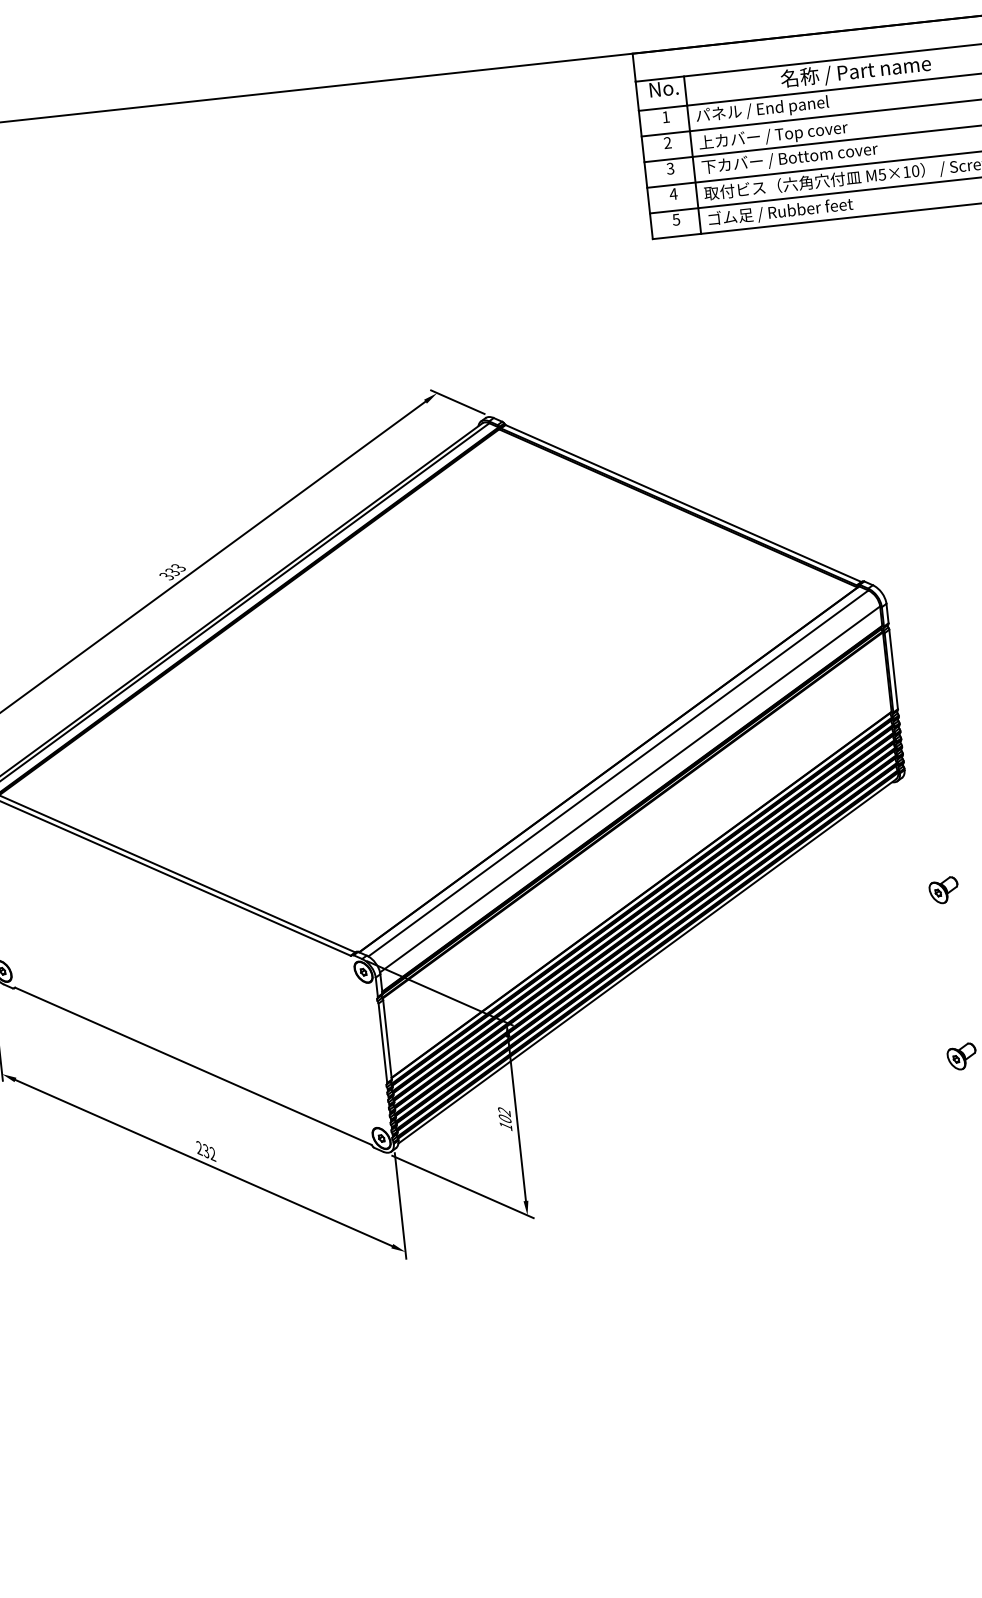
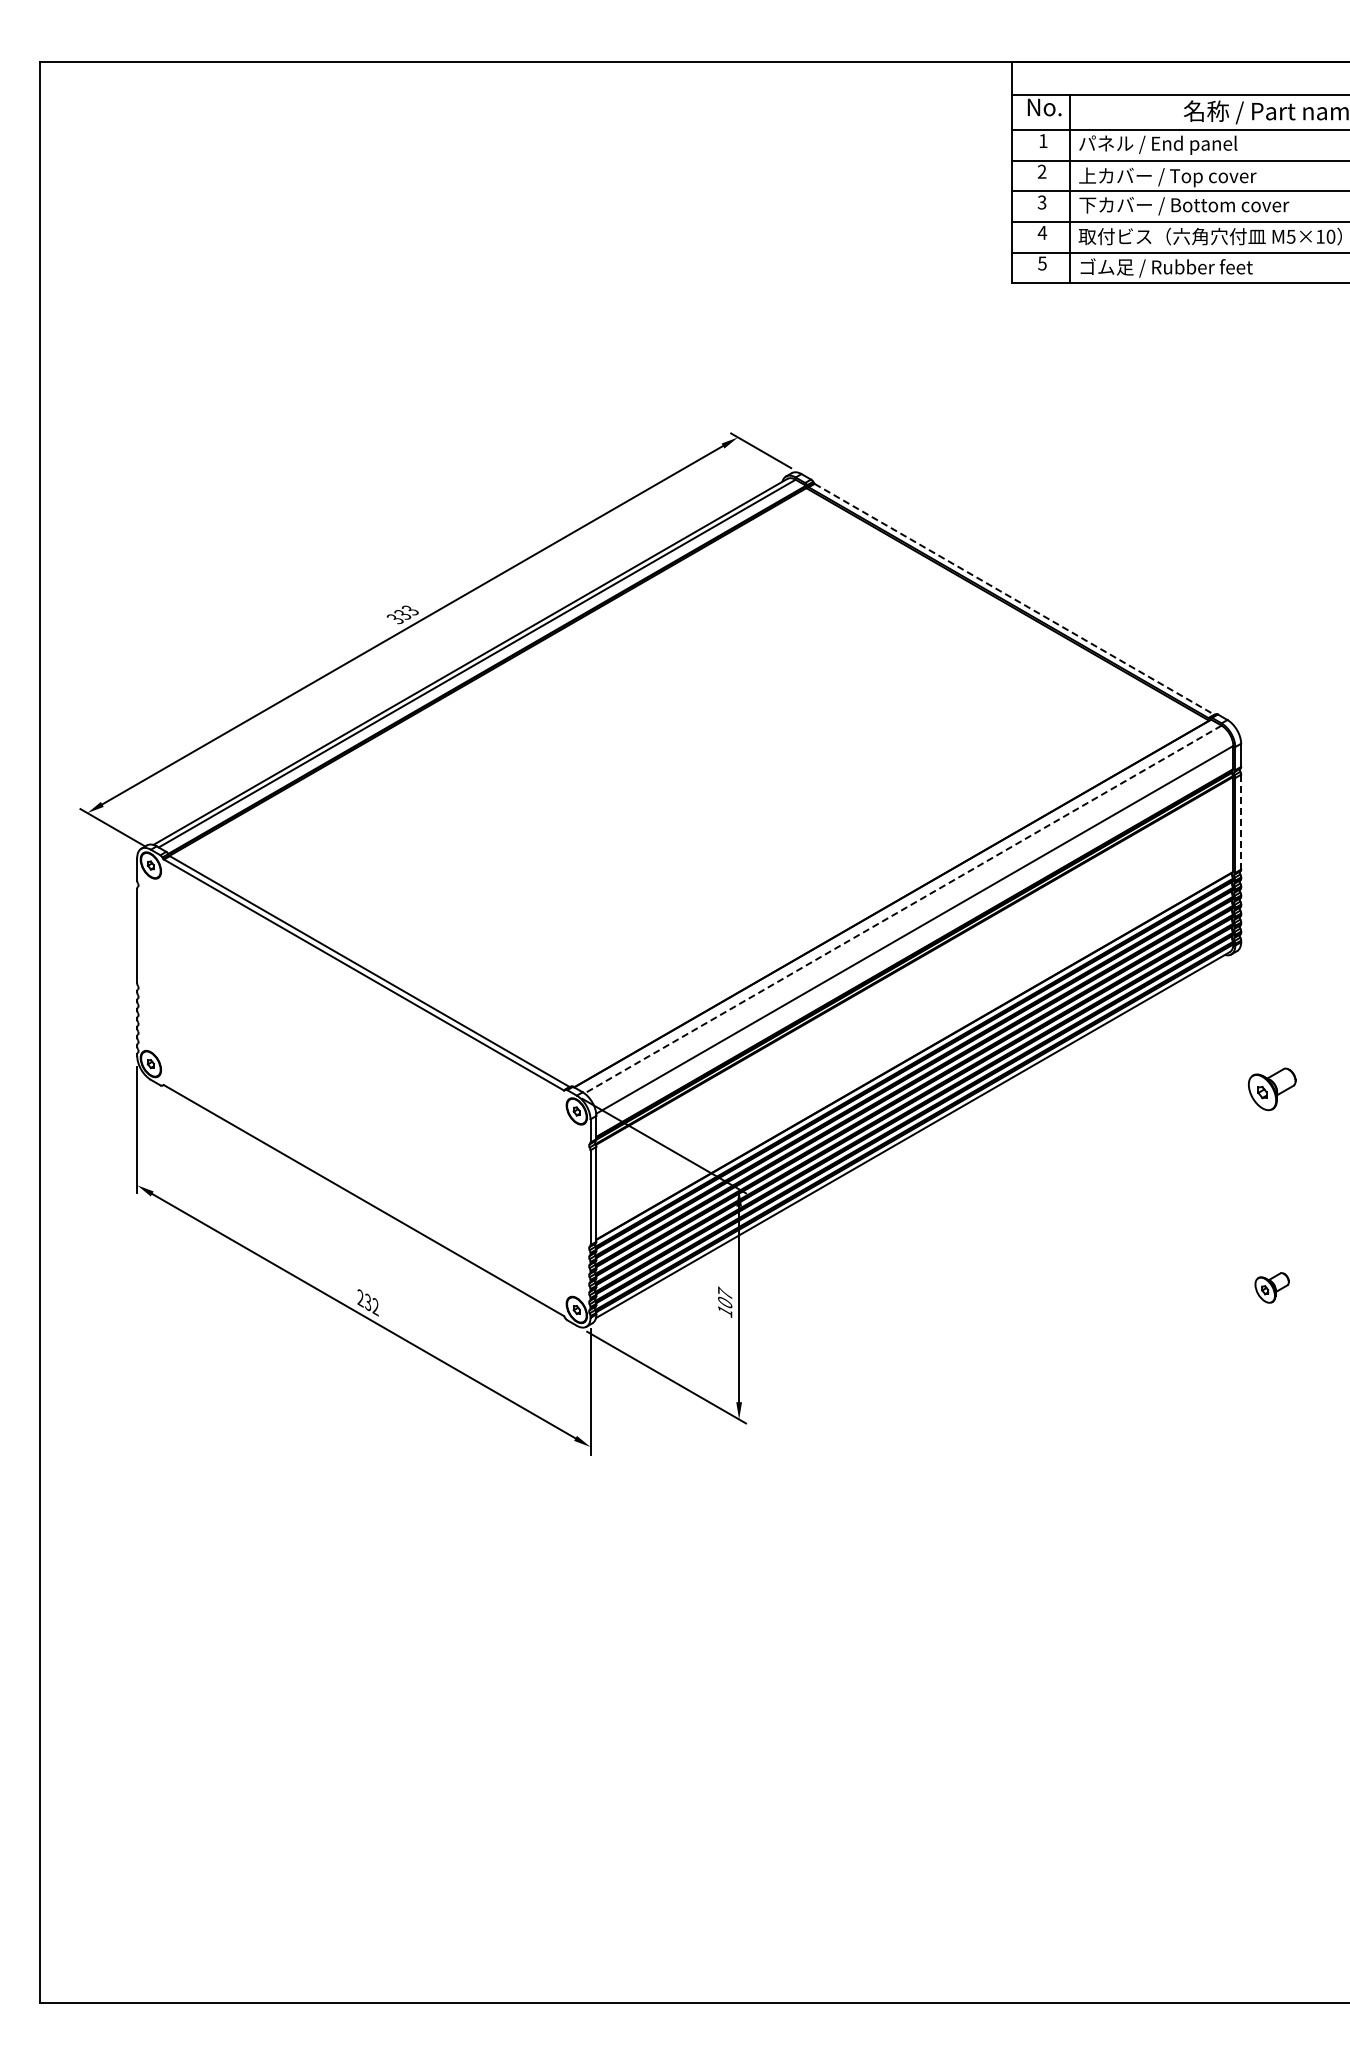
line: (683, 503) -> (1014, 599), solid -> dashed
line: (893, 669) -> (1241, 822), solid -> dashed
line: (618, 773) -> (903, 909), solid -> dashed
part: (943, 890) -> (1271, 1089), size x1.4
text: (504, 1111) -> (725, 1293), 102 -> 107

